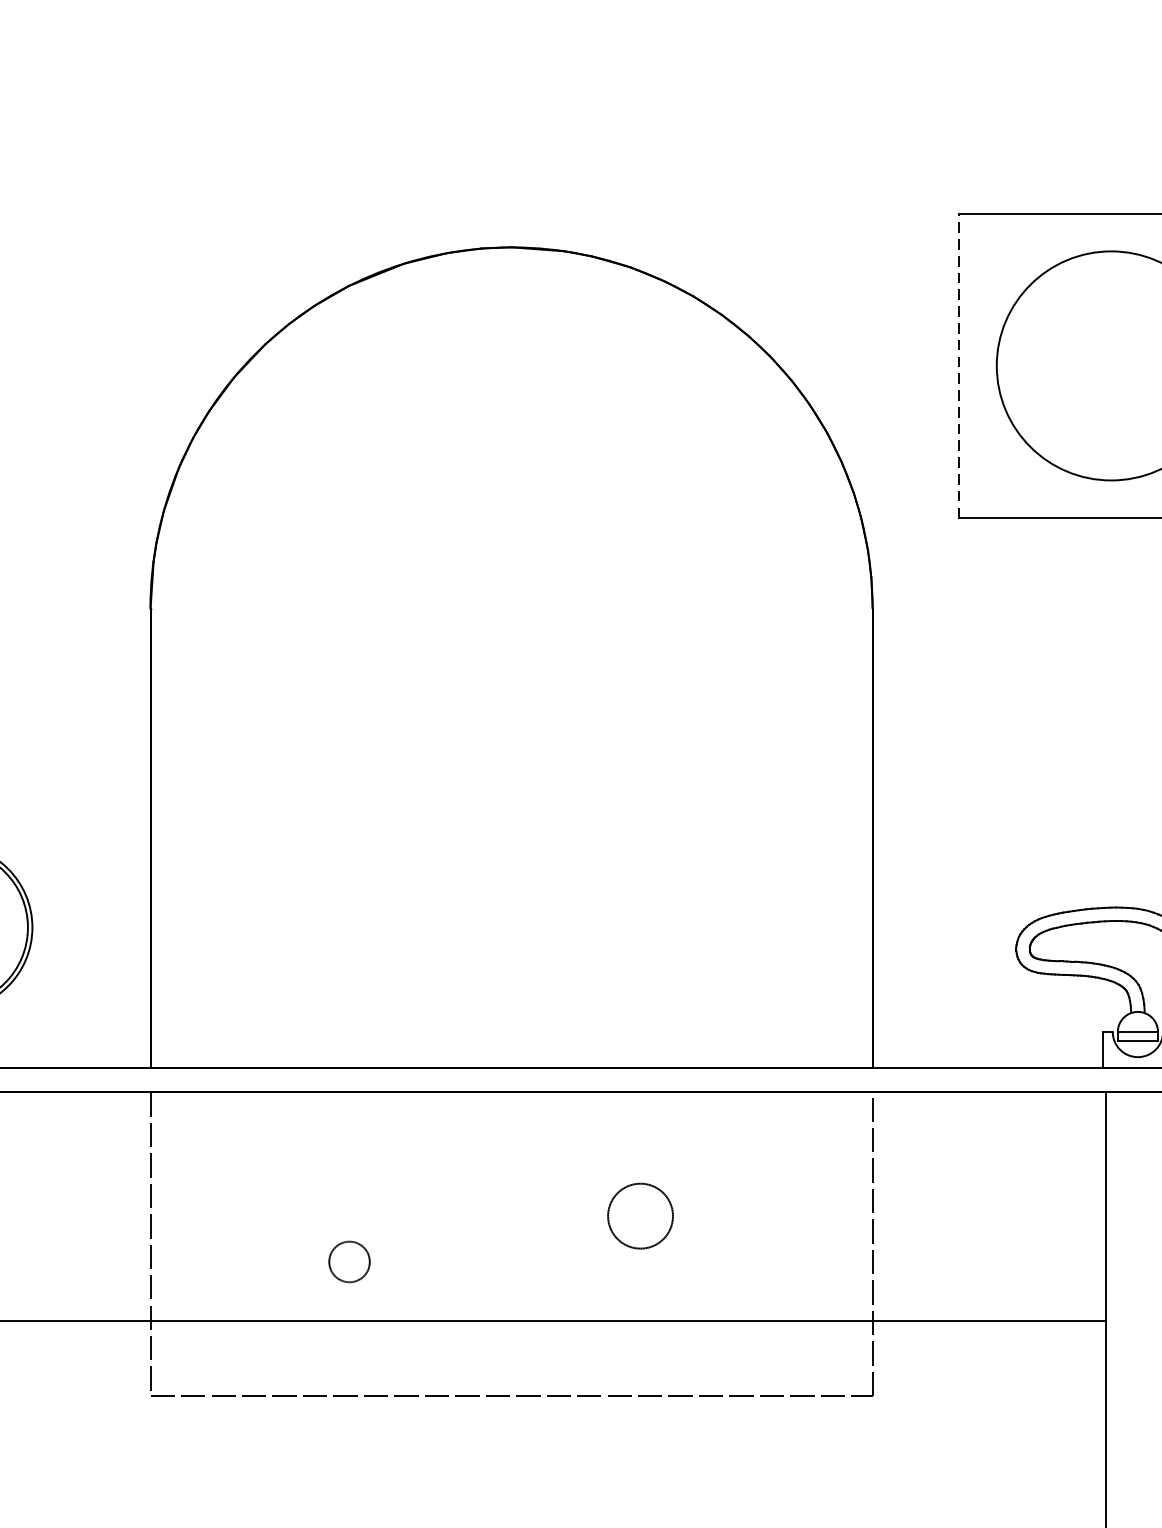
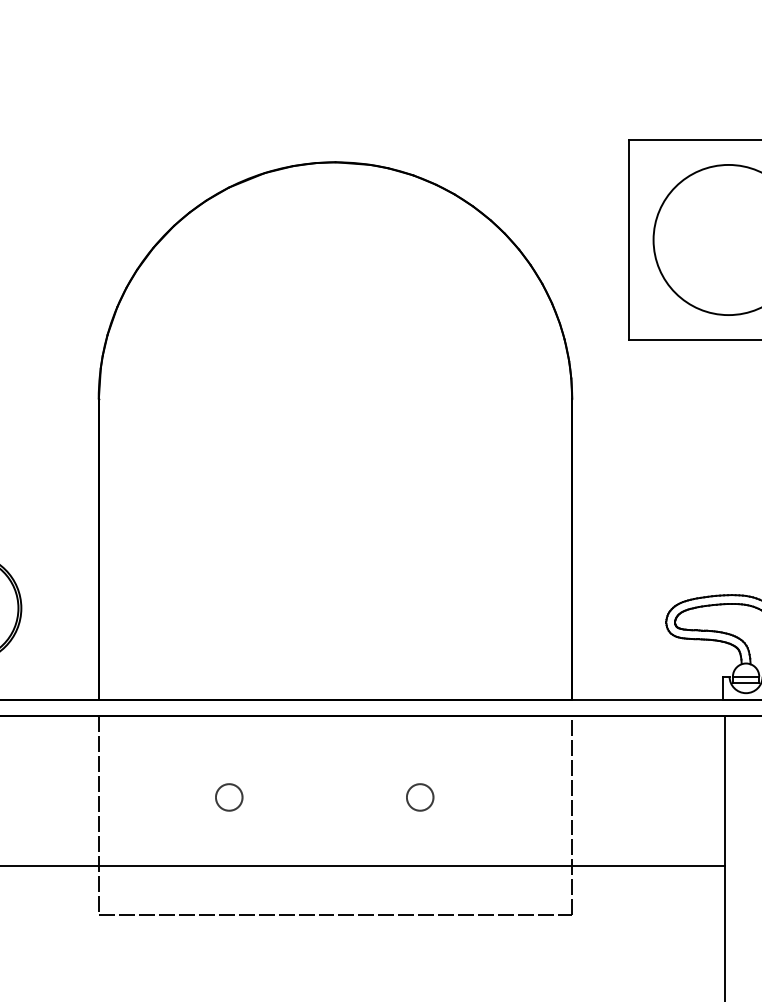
line: (958, 366) -> (628, 240), dashed -> solid
circle: (641, 1216) -> (420, 797), size x0.62
circle: (349, 1262) -> (229, 797), moved

